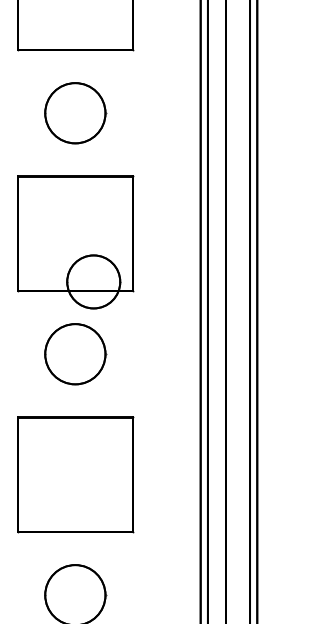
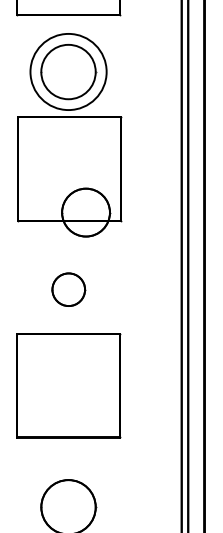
circle: (75, 113) -> (68, 72), size x1.4
part: (75, 242) -> (69, 177), moved
part: (75, 354) -> (68, 289), size x0.6
part: (75, 474) -> (68, 385), moved

